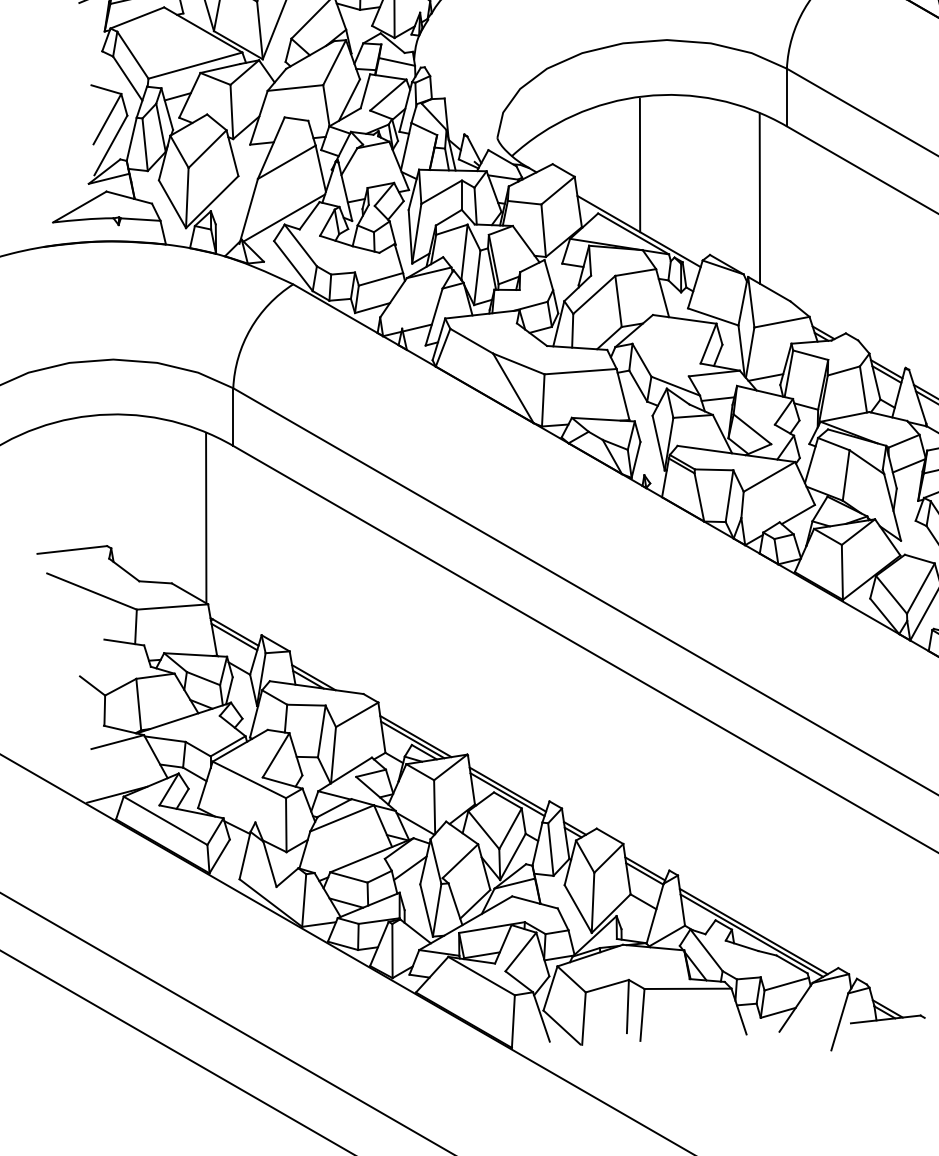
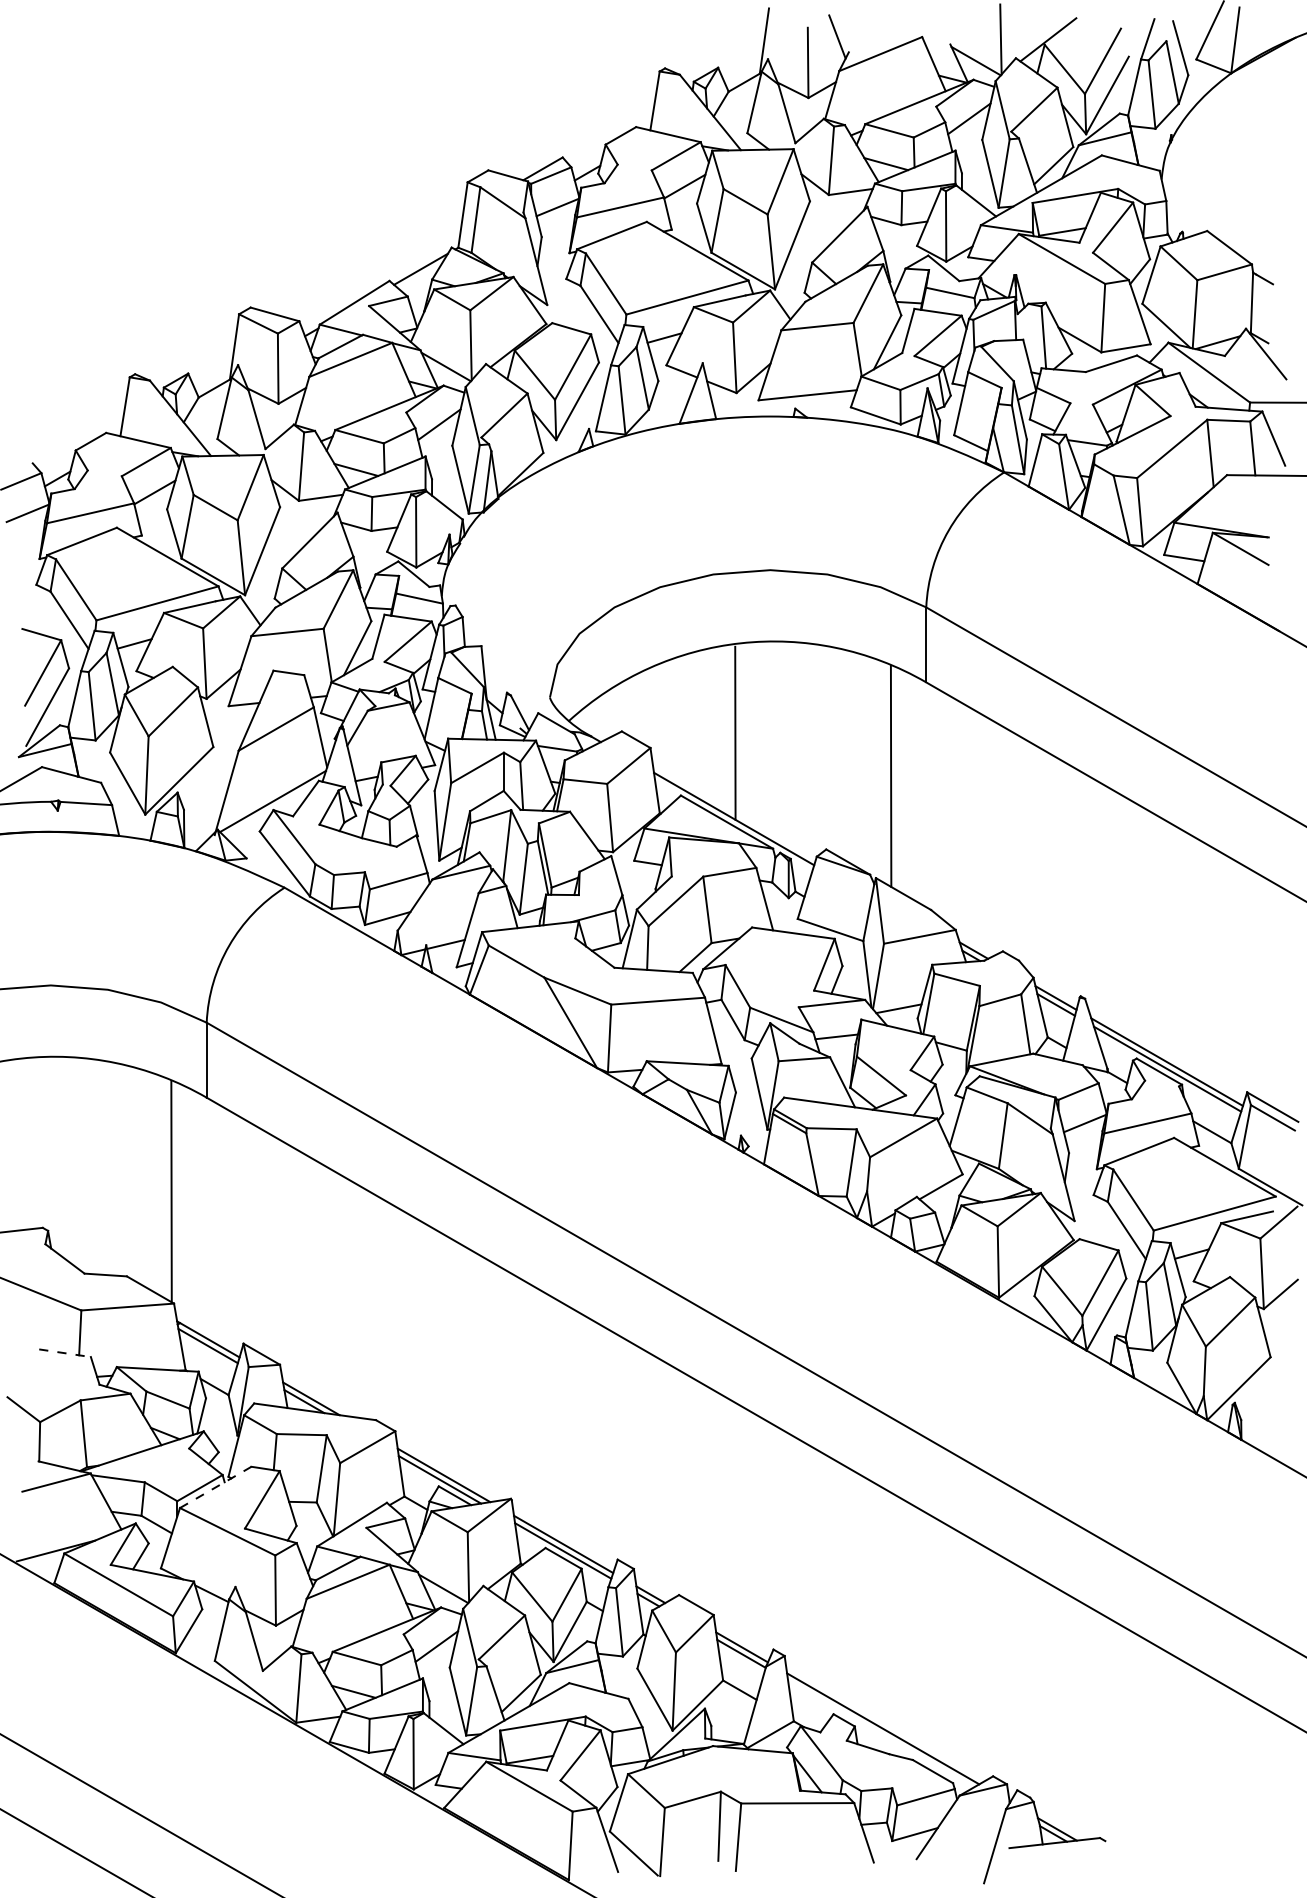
line: (124, 642) -> (65, 1353), solid -> dashed
line: (240, 745) -> (216, 1487), solid -> dashed
line: (751, 935) -> (880, 1733), removed

